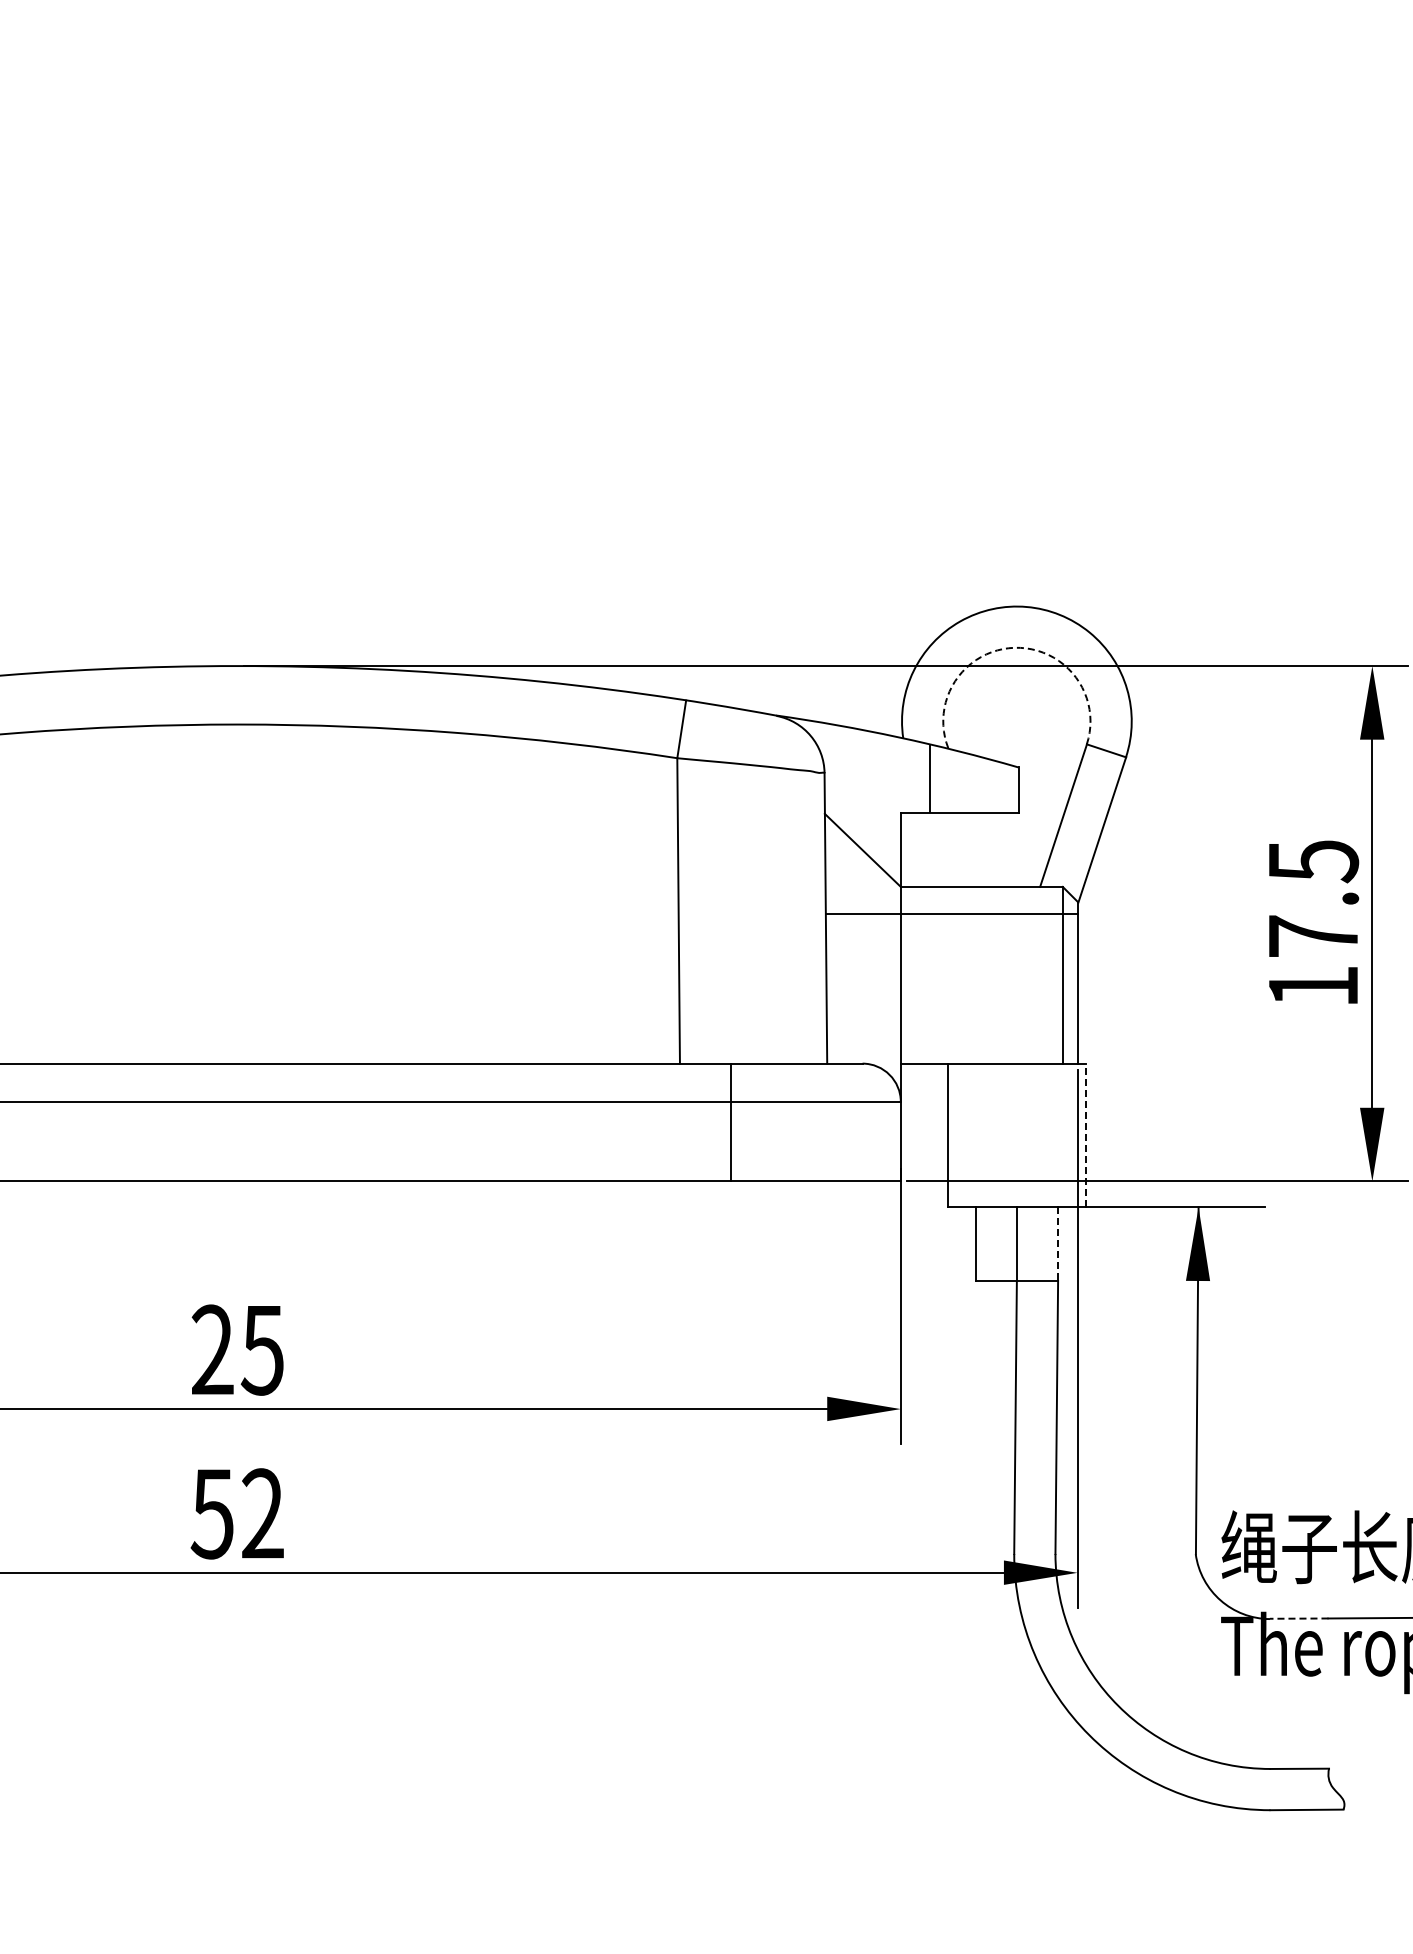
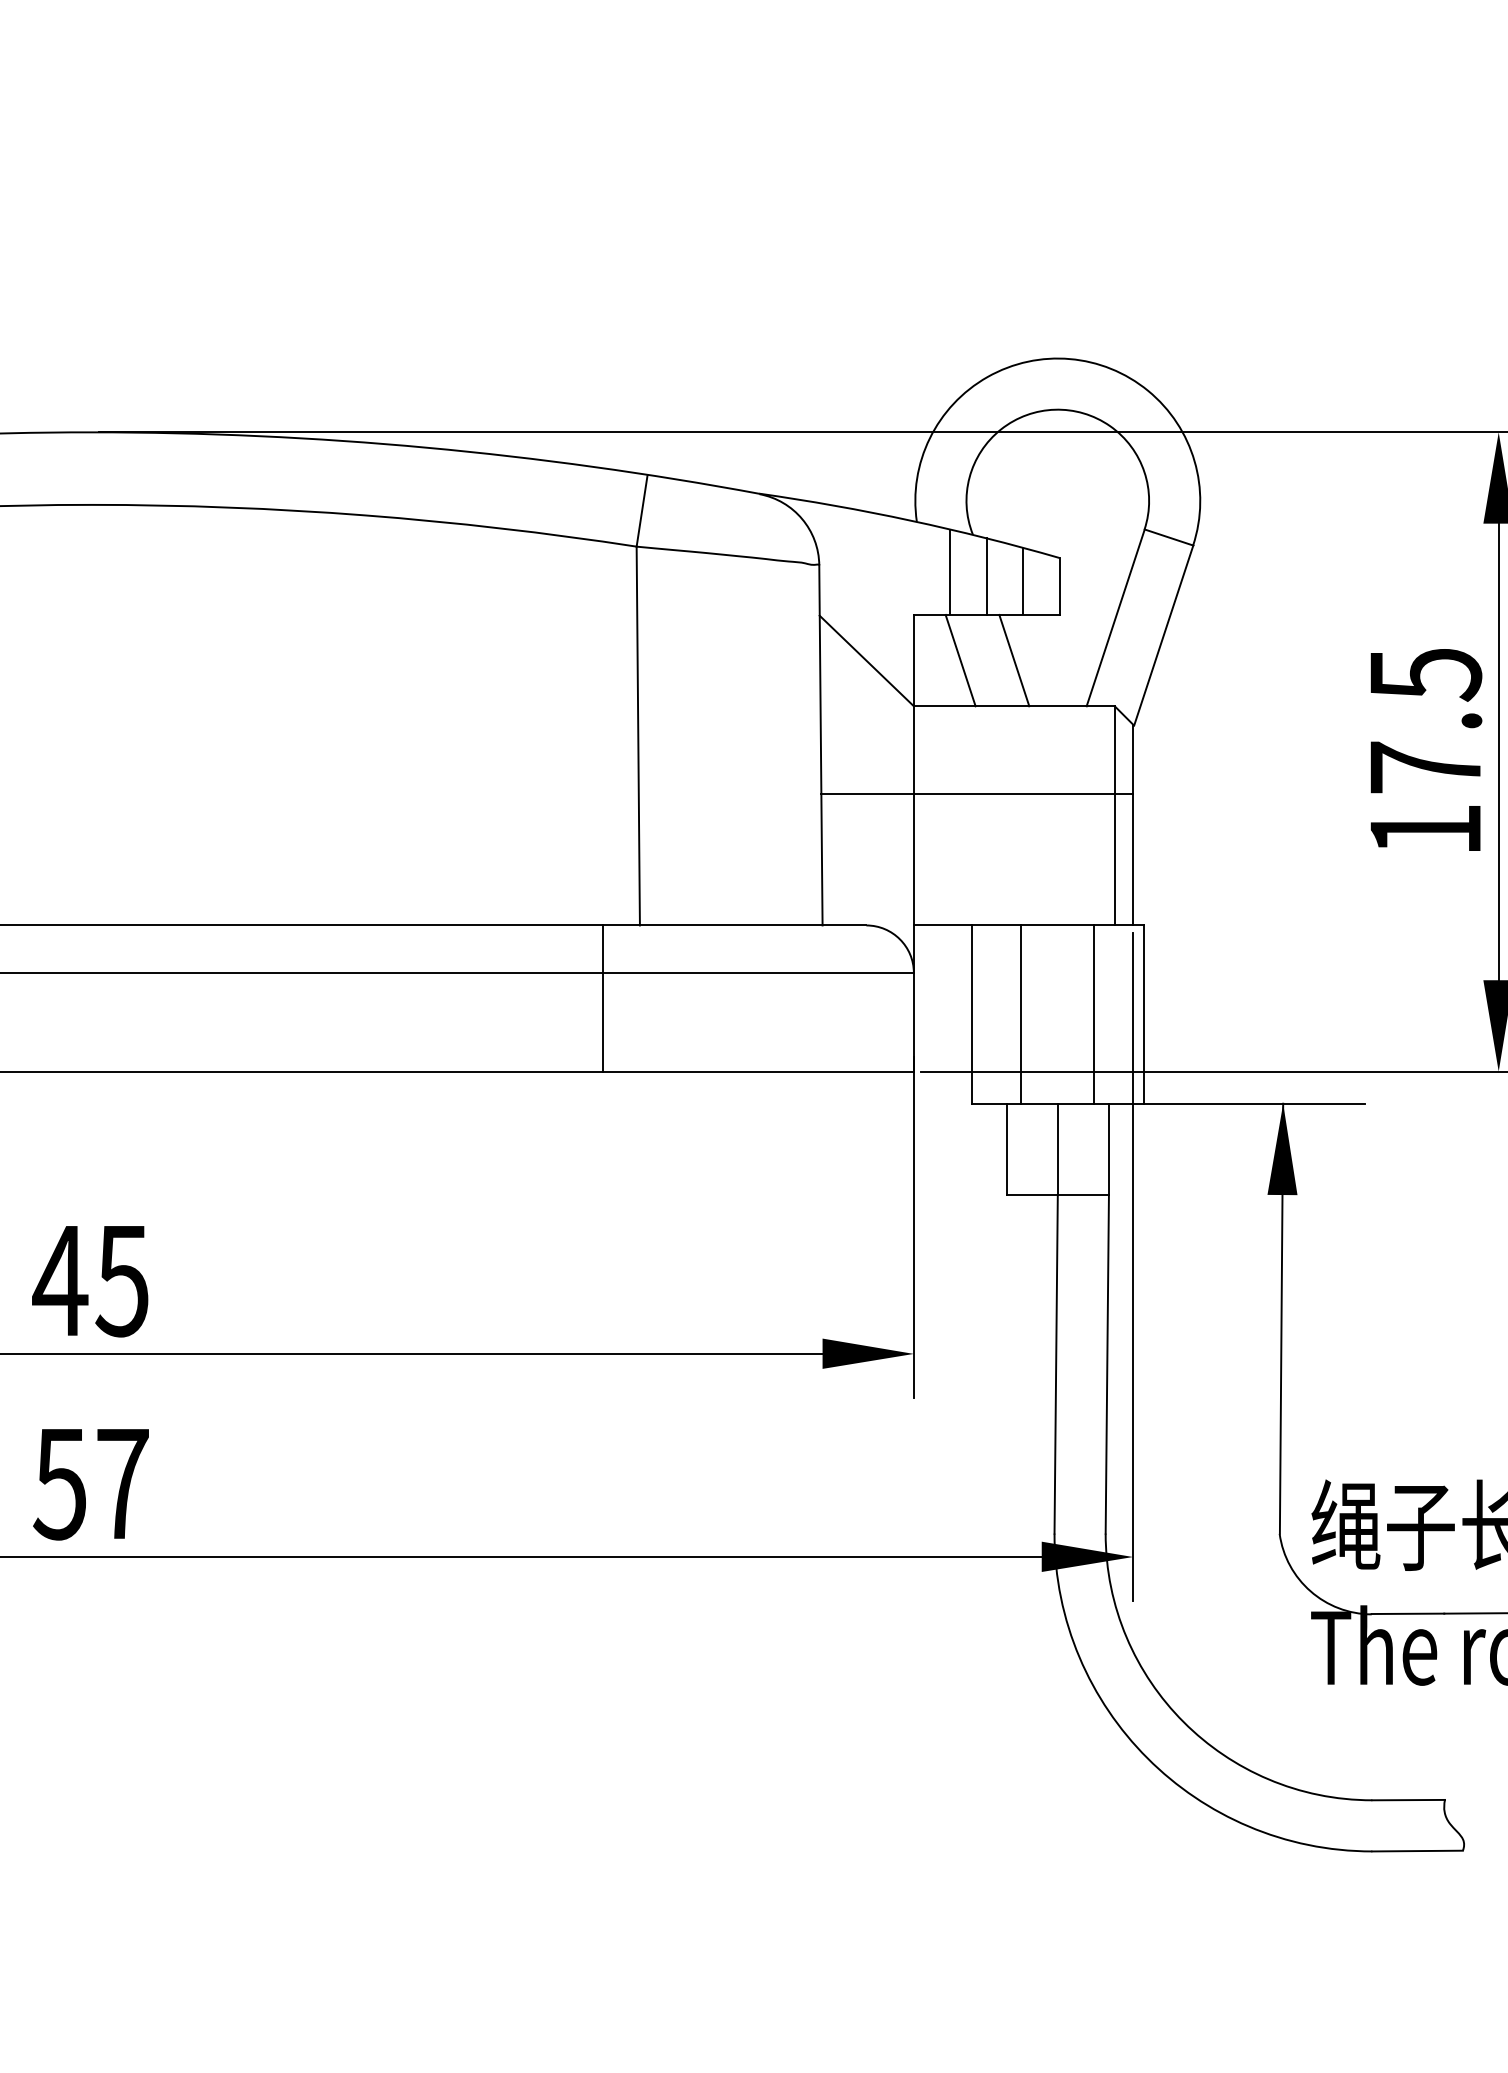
arc: (1014, 647) -> (1054, 409), dashed -> solid
line: (959, 782) -> (986, 576), added
line: (989, 786) -> (1023, 581), added
line: (938, 849) -> (960, 659), added
line: (981, 849) -> (1013, 659), added
line: (951, 913) -> (976, 793), moved
line: (730, 1122) -> (603, 998), moved
line: (987, 1135) -> (1021, 1014), added
line: (1046, 1135) -> (1094, 1014), added
line: (1086, 1135) -> (1144, 1014), dashed -> solid
line: (1058, 1244) -> (1109, 1149), dashed -> solid
text: (212, 1349) -> (60, 1280), 25 -> 45
text: (263, 1513) -> (123, 1483), 52 -> 57
line: (1298, 1618) -> (1407, 1613), dashed -> solid

